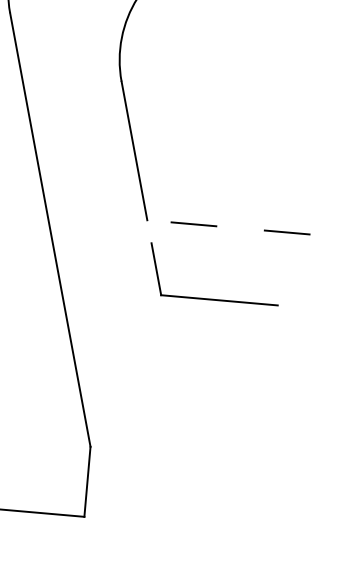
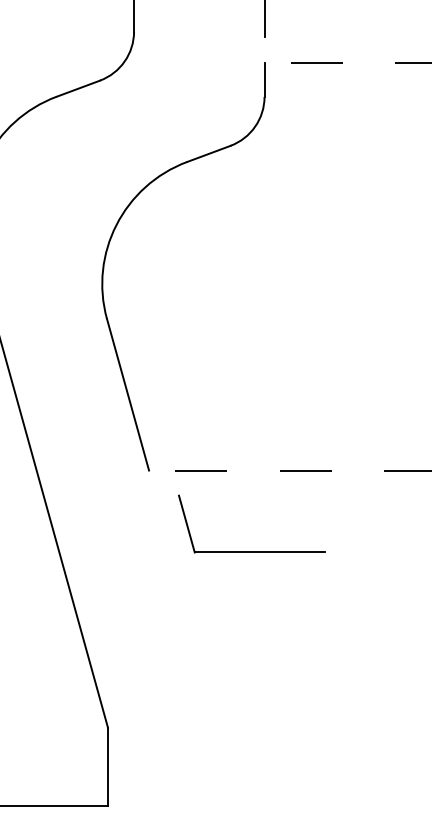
part: (211, 298) -> (251, 551), moved

